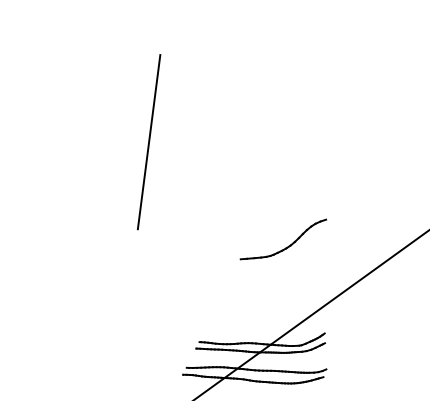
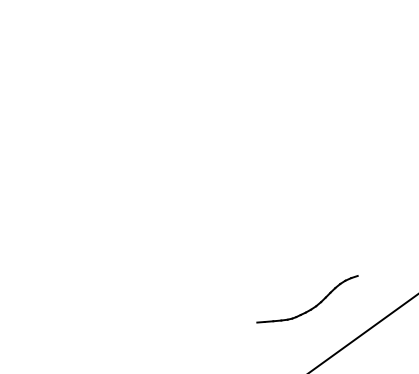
line: (148, 142) -> (95, 185), removed
part: (288, 245) -> (313, 306), moved

